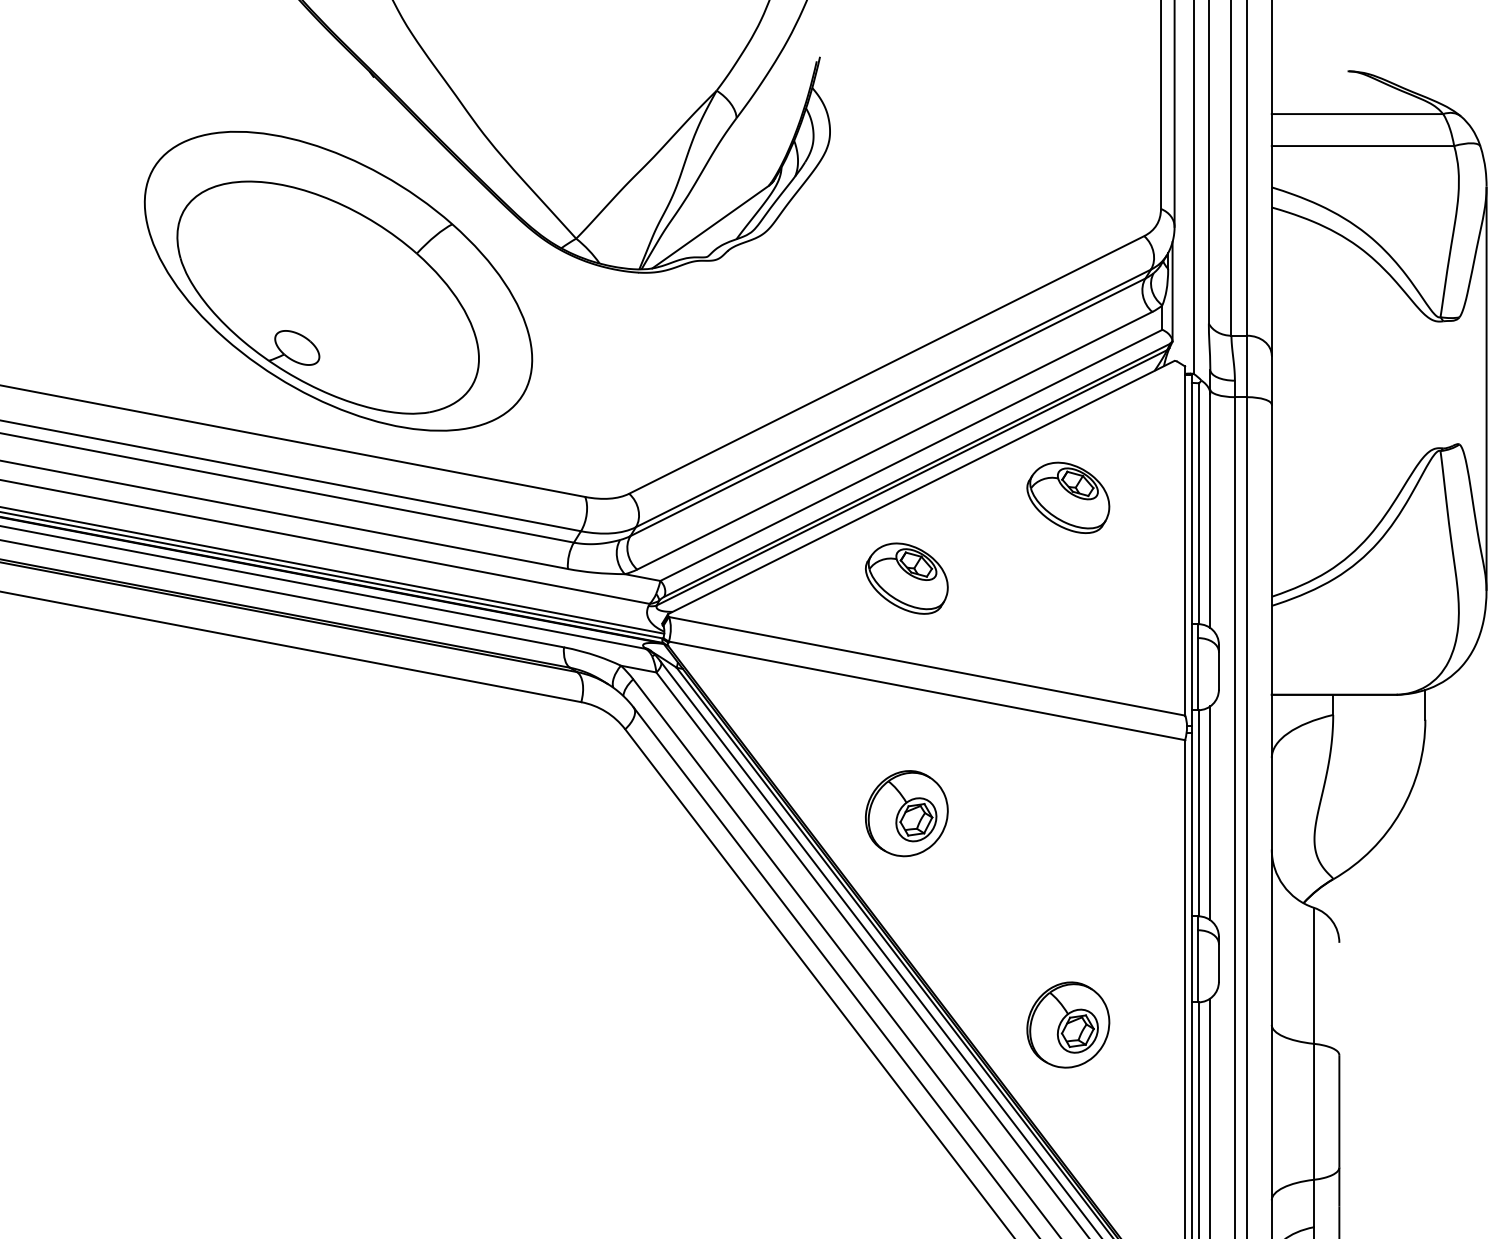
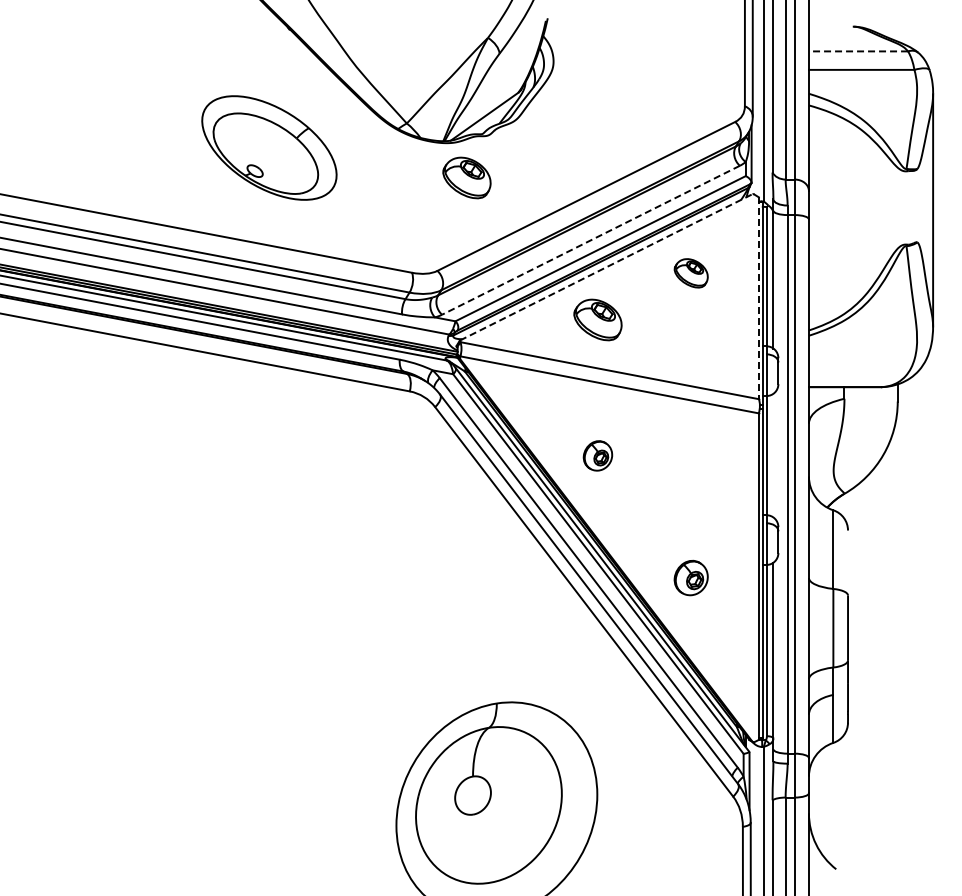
line: (1357, 114) -> (858, 51), solid -> dashed
part: (338, 280) -> (269, 147), size x0.6
part: (679, 332) -> (466, 177), added
line: (893, 441) -> (590, 240), solid -> dashed
line: (921, 487) -> (606, 267), solid -> dashed
part: (1066, 498) -> (690, 273), size x0.7
line: (1184, 541) -> (758, 298), solid -> dashed
part: (906, 813) -> (597, 455), size x0.6
line: (1210, 813) -> (773, 455), removed
part: (1066, 1024) -> (690, 577), size x0.7

